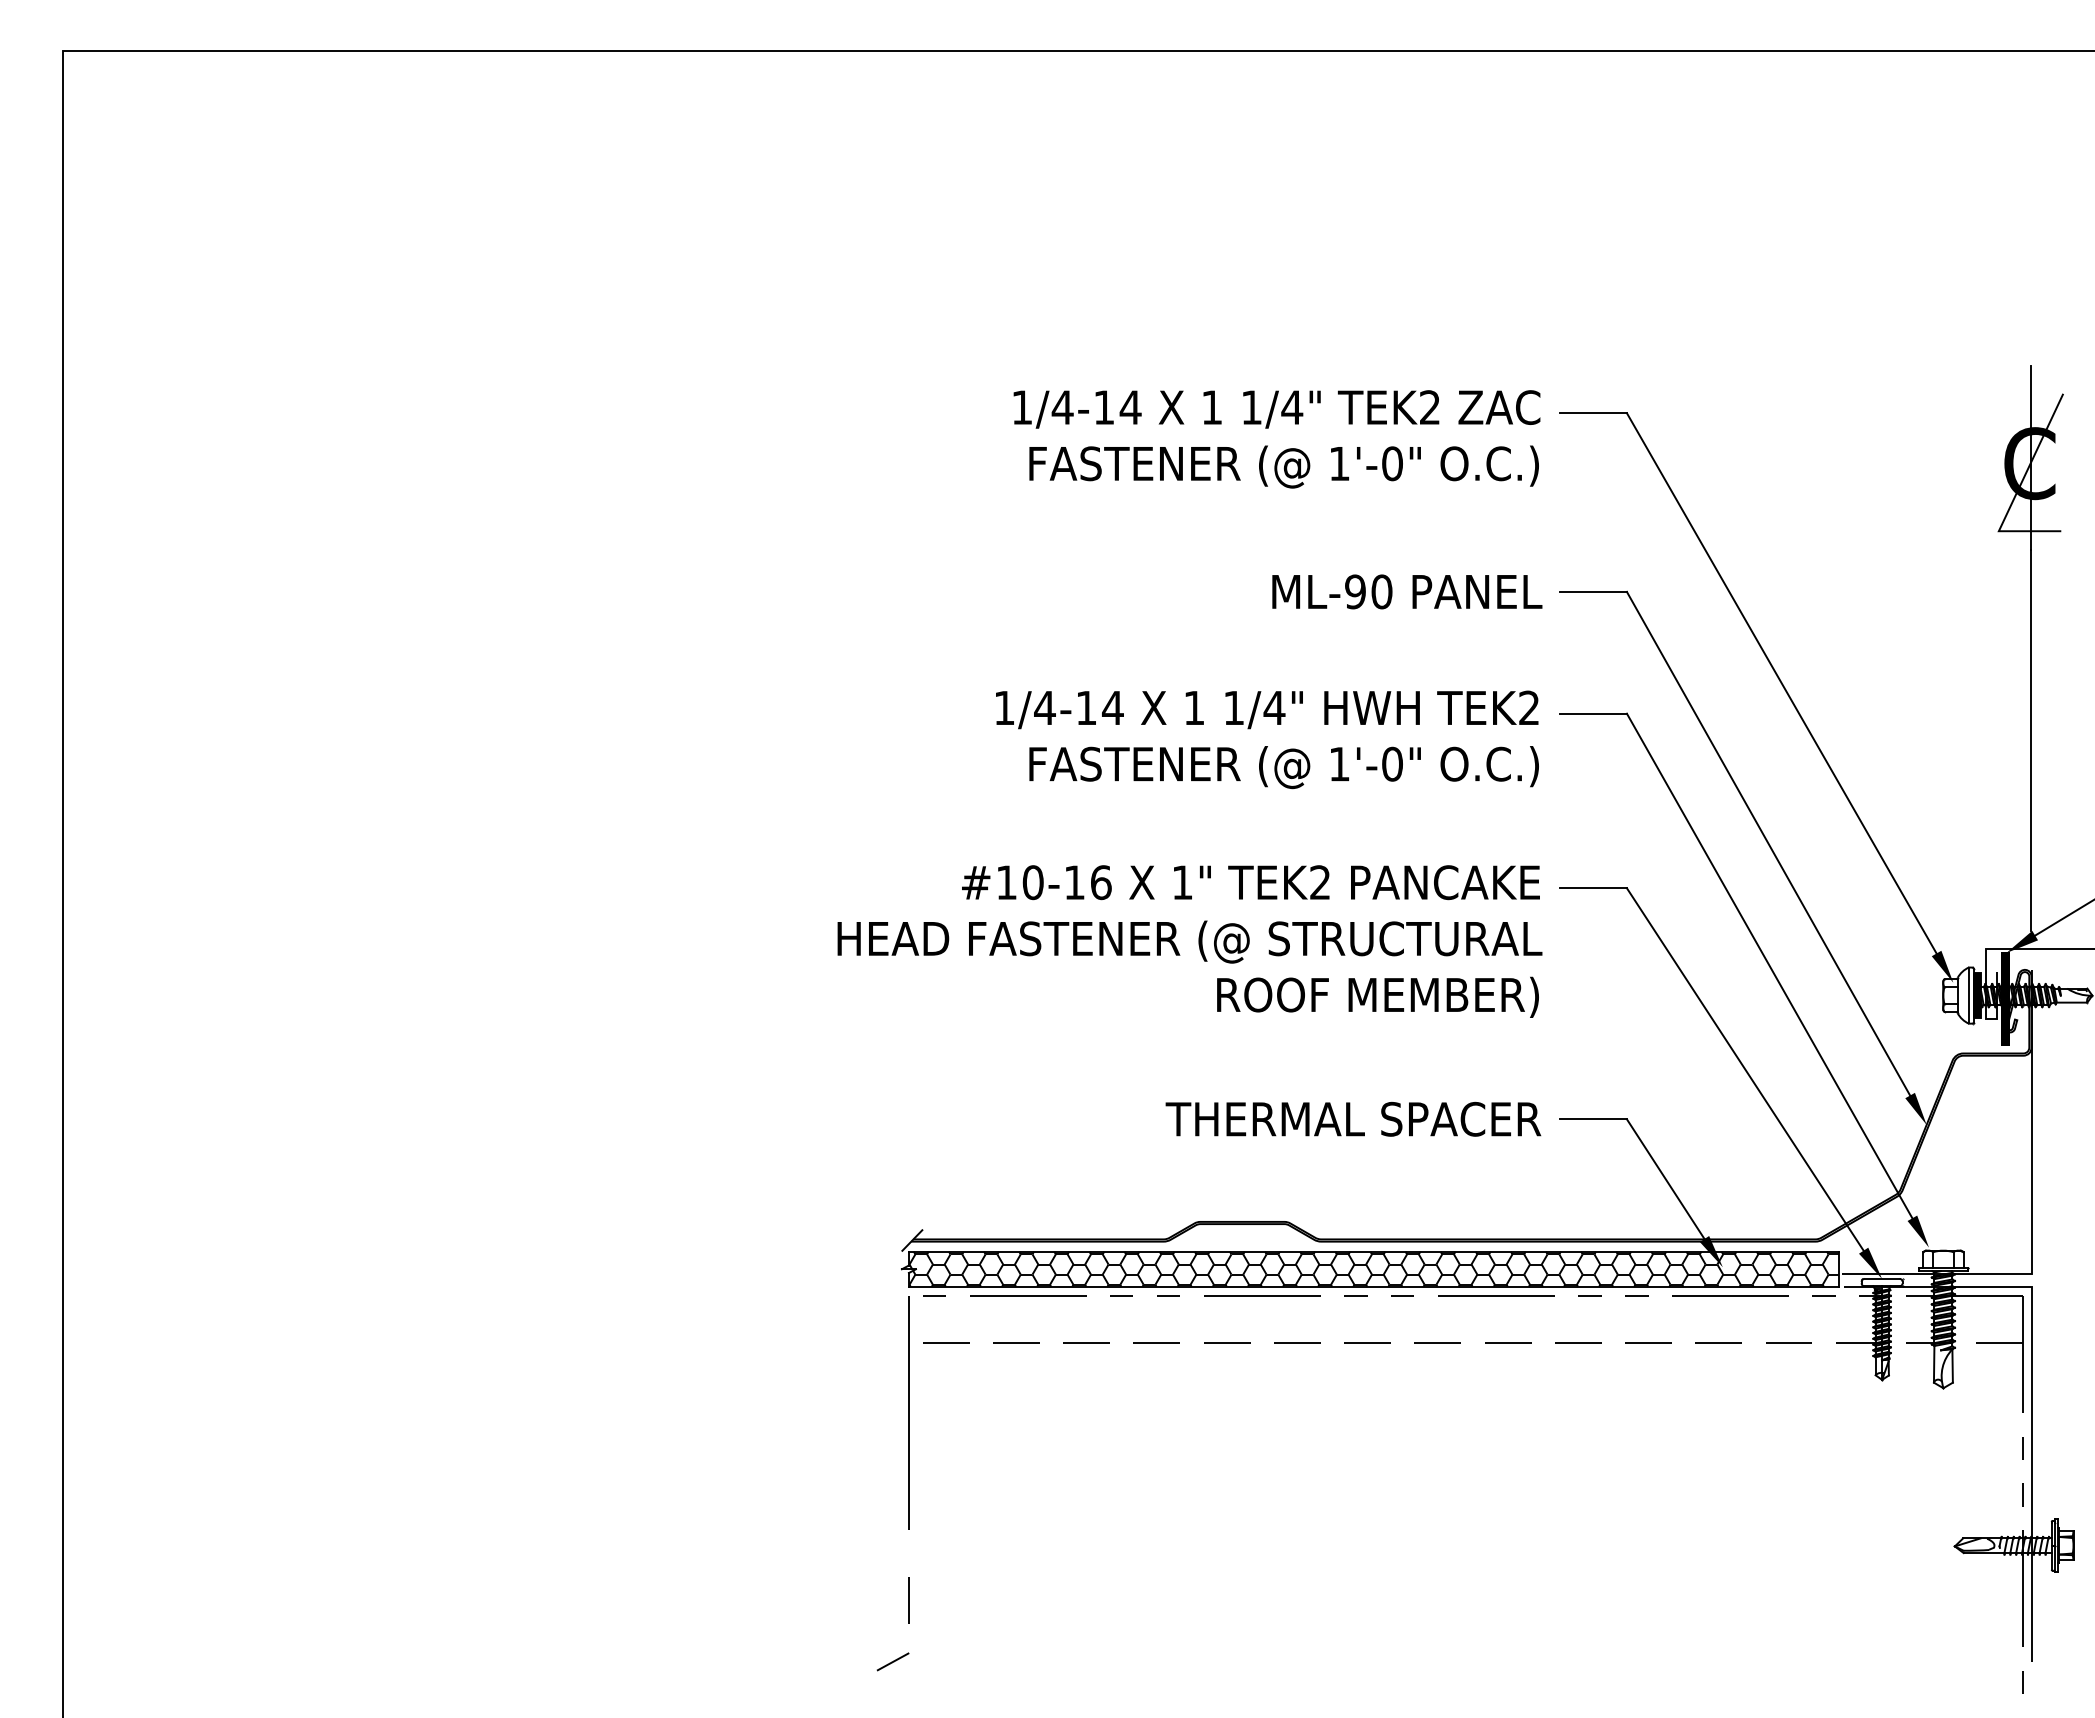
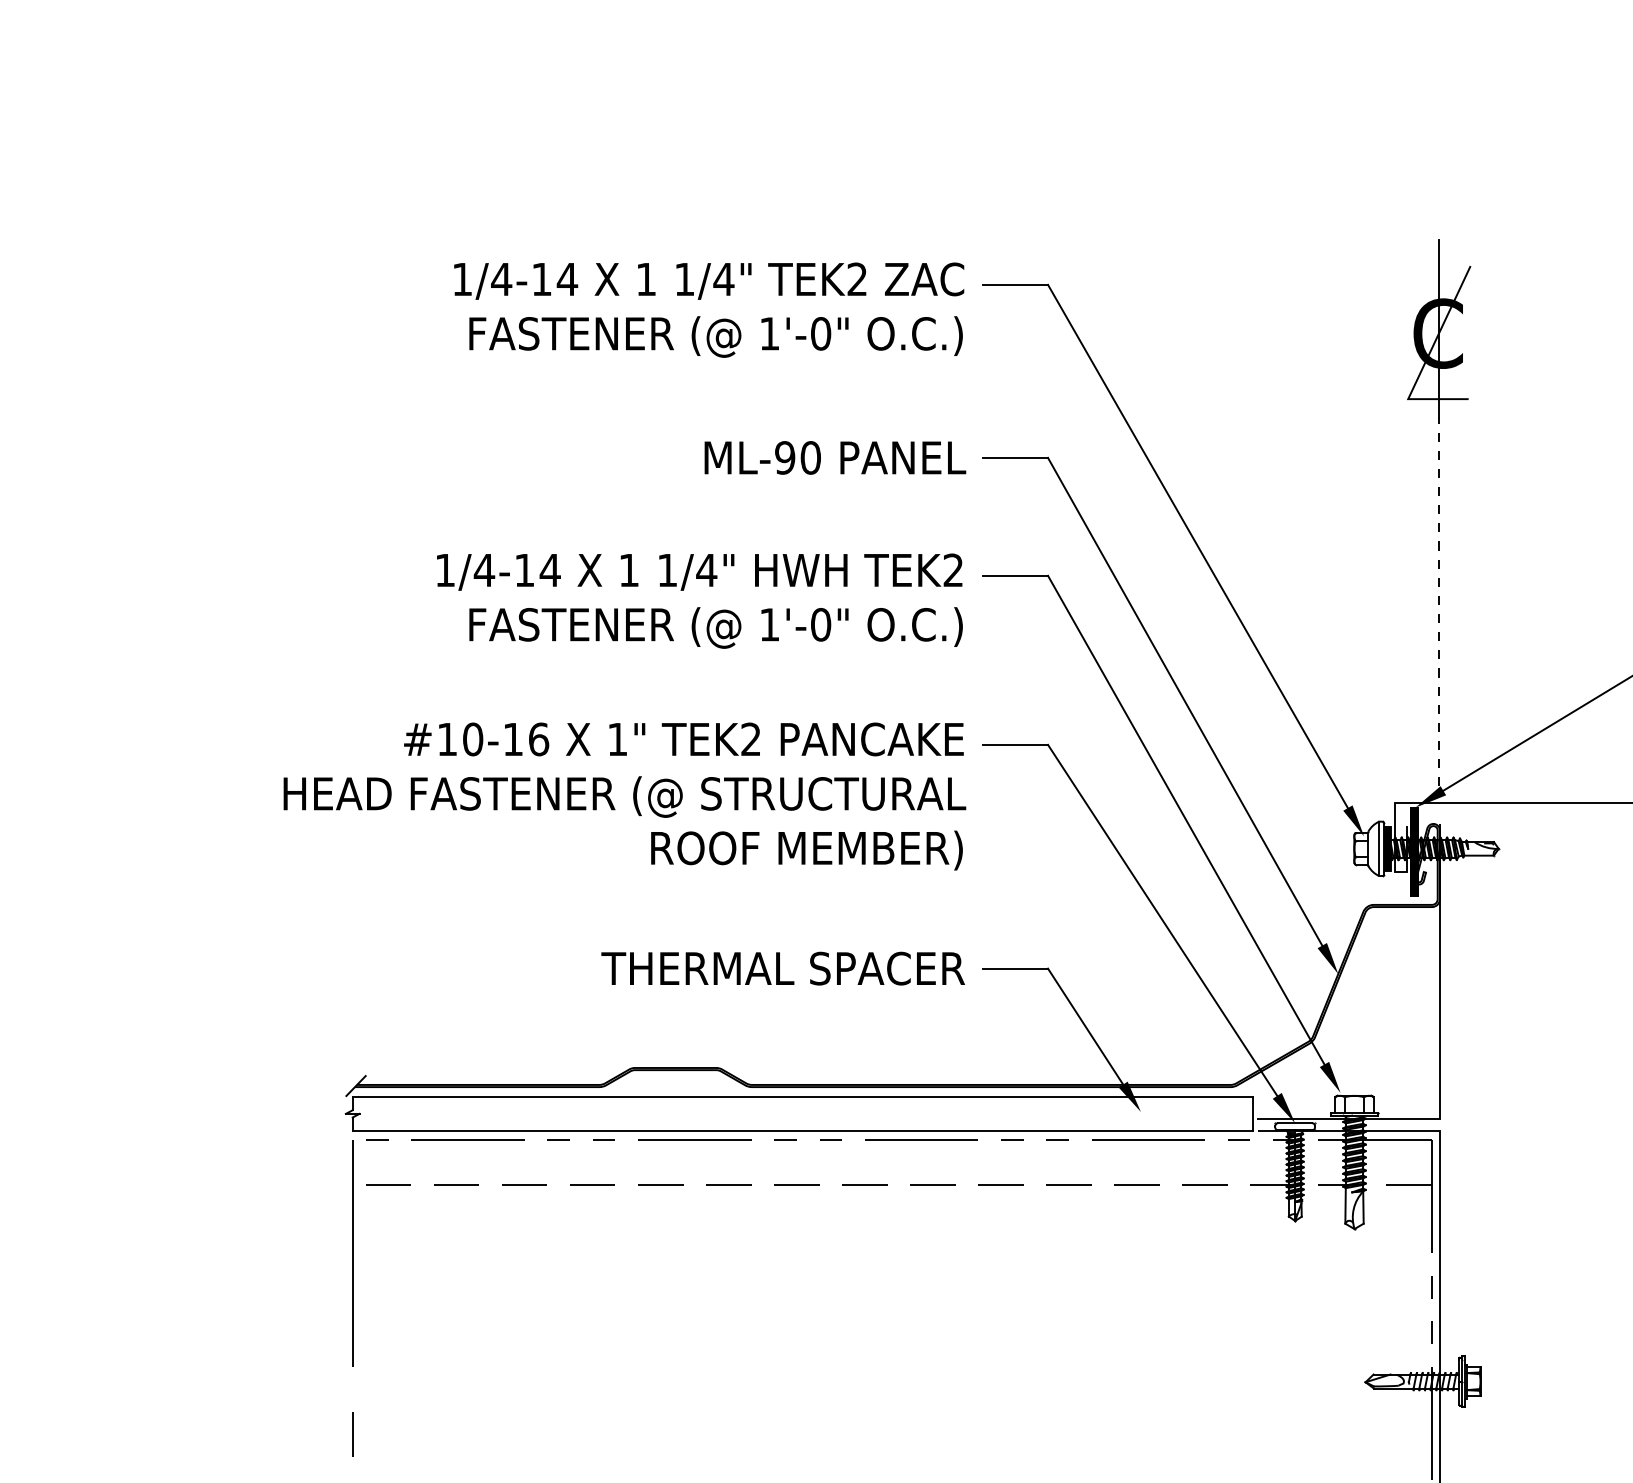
line: (2031, 740) -> (1439, 601), solid -> dashed
hatch: (1373, 1268) -> (802, 1113), removed

